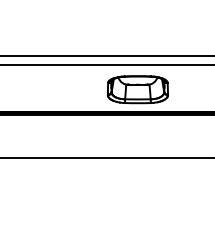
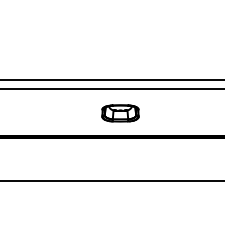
part: (137, 89) -> (120, 113), size x0.6

